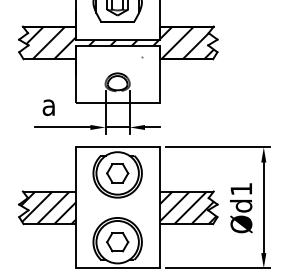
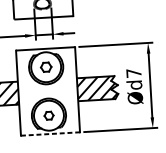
part: (117, 173) -> (46, 67), size x0.7
text: (240, 189) -> (133, 73), Ød1 -> Ød7
part: (117, 242) -> (48, 115), size x0.6
line: (118, 268) -> (50, 134), solid -> dashed

